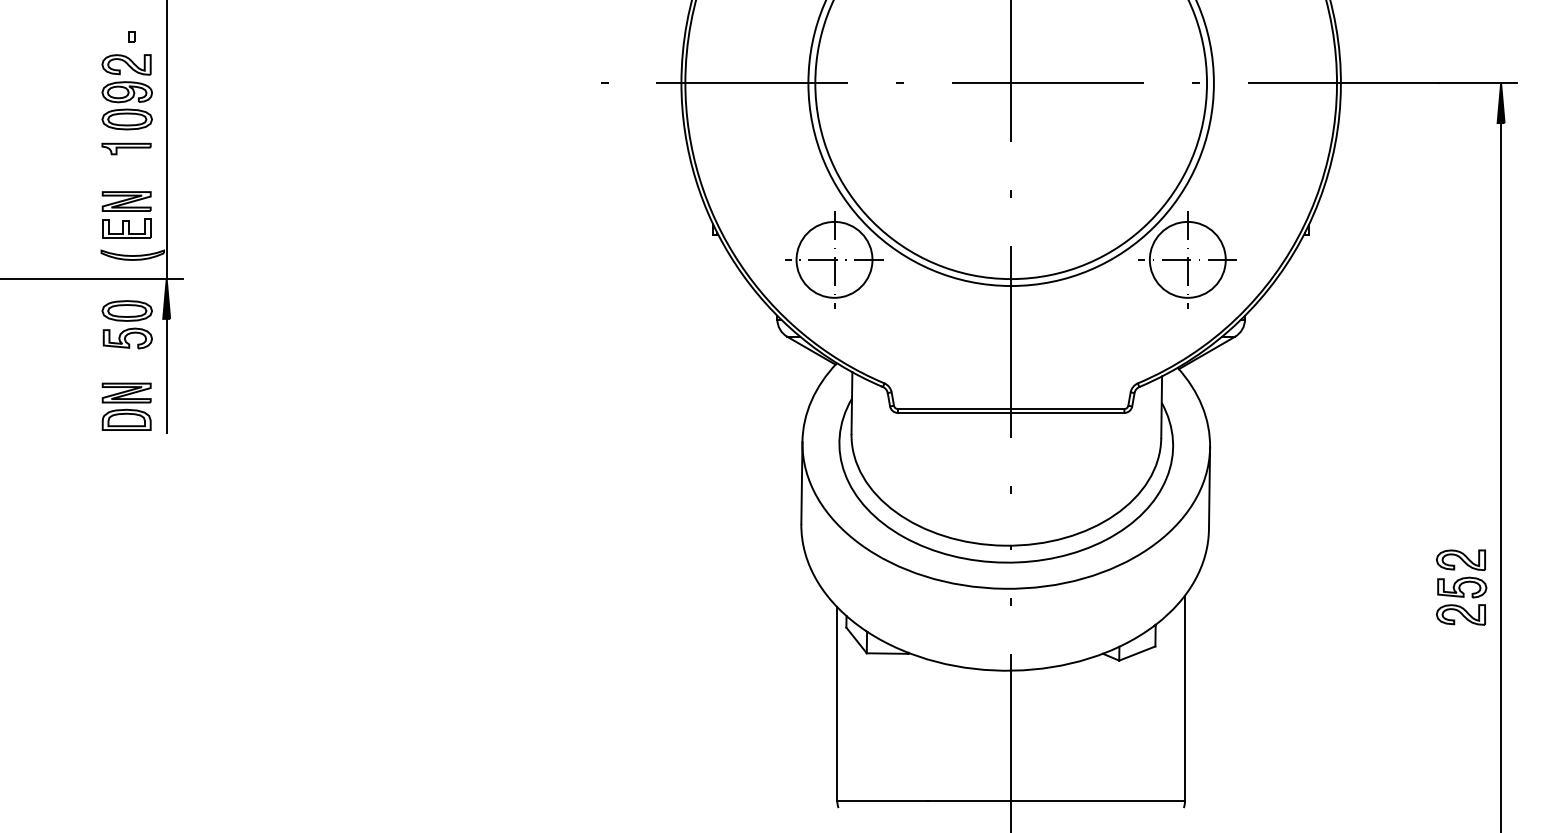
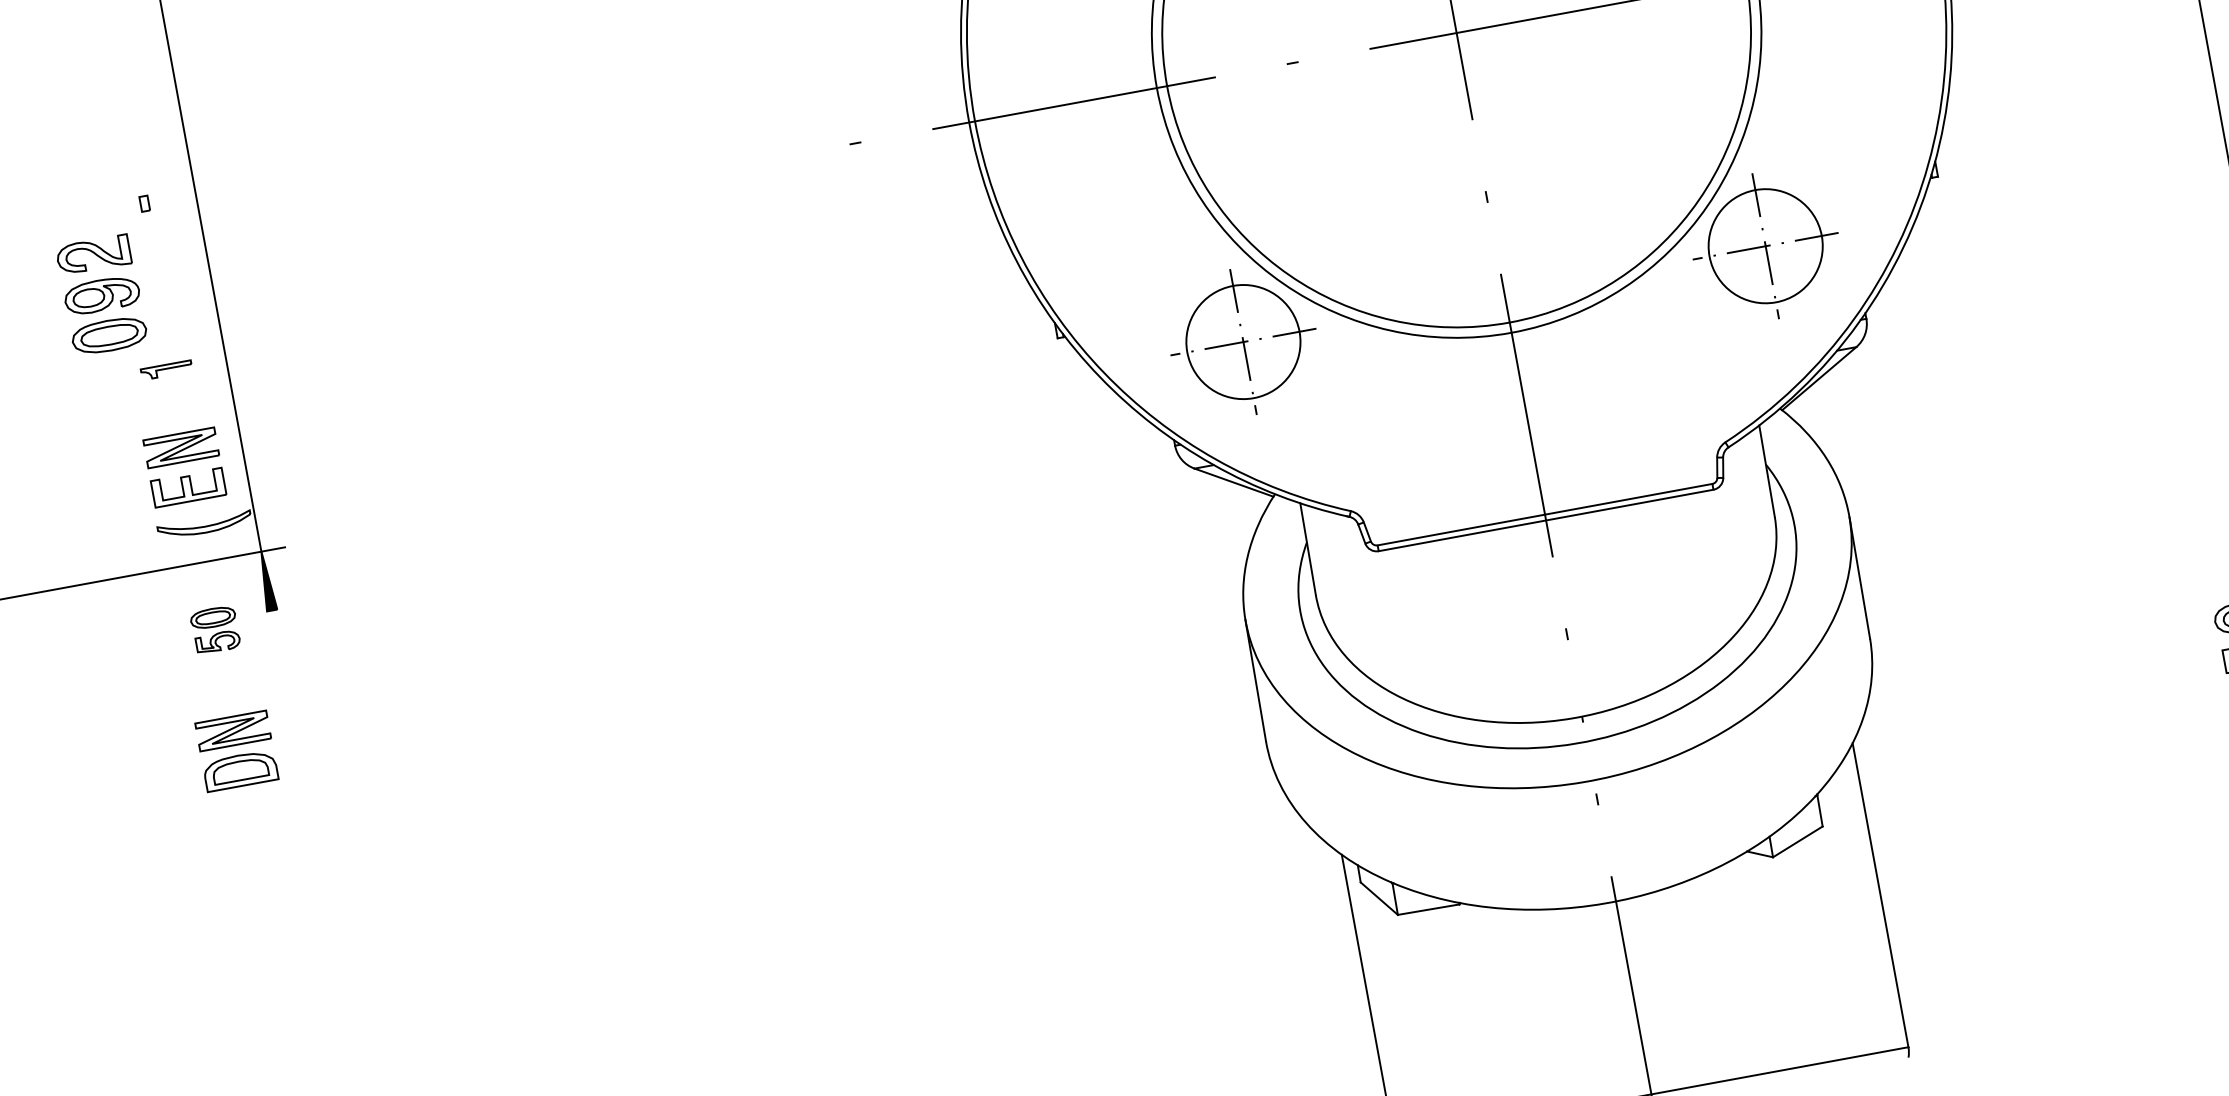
part: (126, 92) -> (101, 295), moved
part: (126, 148) -> (166, 369), size x0.7
part: (126, 324) -> (214, 629), size x0.6
line: (166, 375) -> (287, 694), removed

